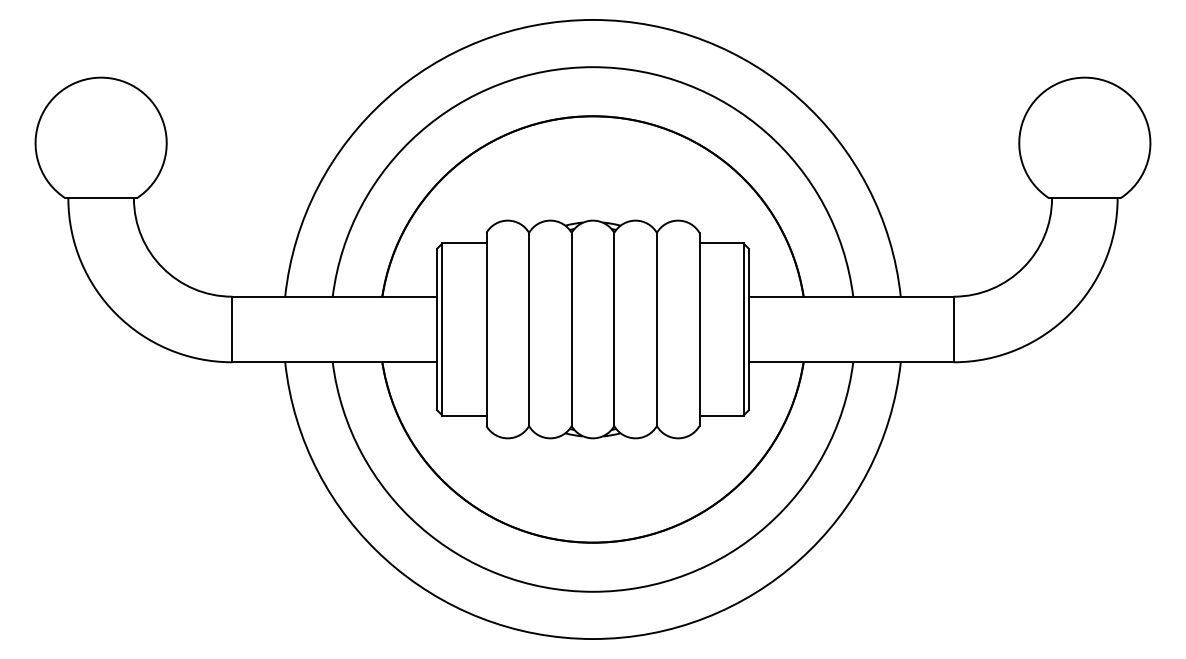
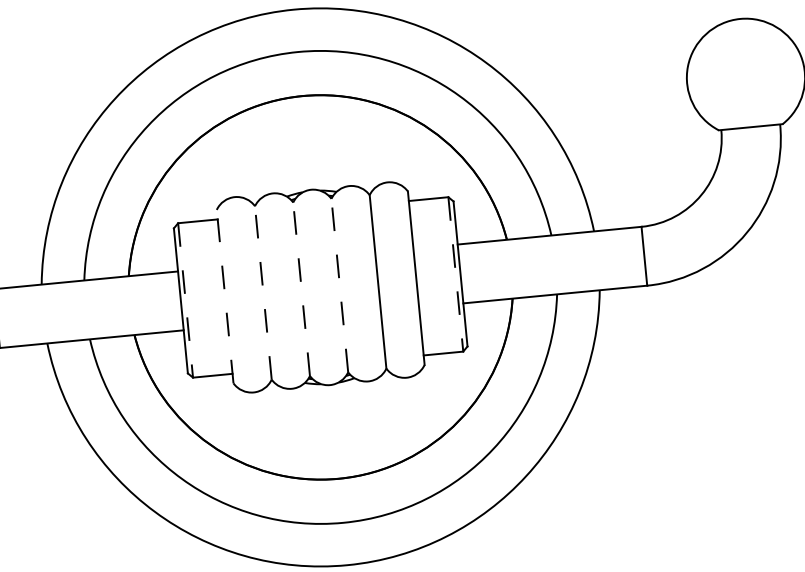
line: (442, 329) -> (185, 300), solid -> dashed
line: (486, 329) -> (225, 296), solid -> dashed
line: (529, 329) -> (263, 292), solid -> dashed
line: (571, 329) -> (301, 289), solid -> dashed
line: (614, 329) -> (340, 285), solid -> dashed
line: (743, 329) -> (455, 274), solid -> dashed

